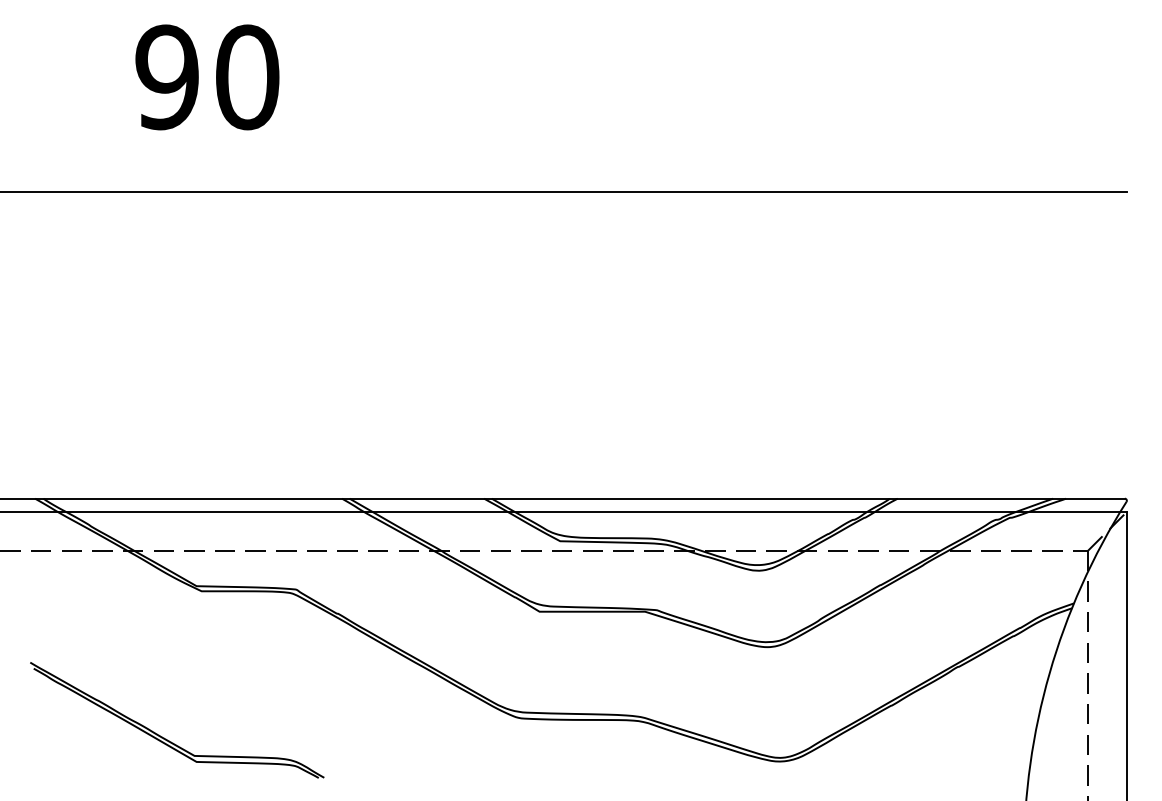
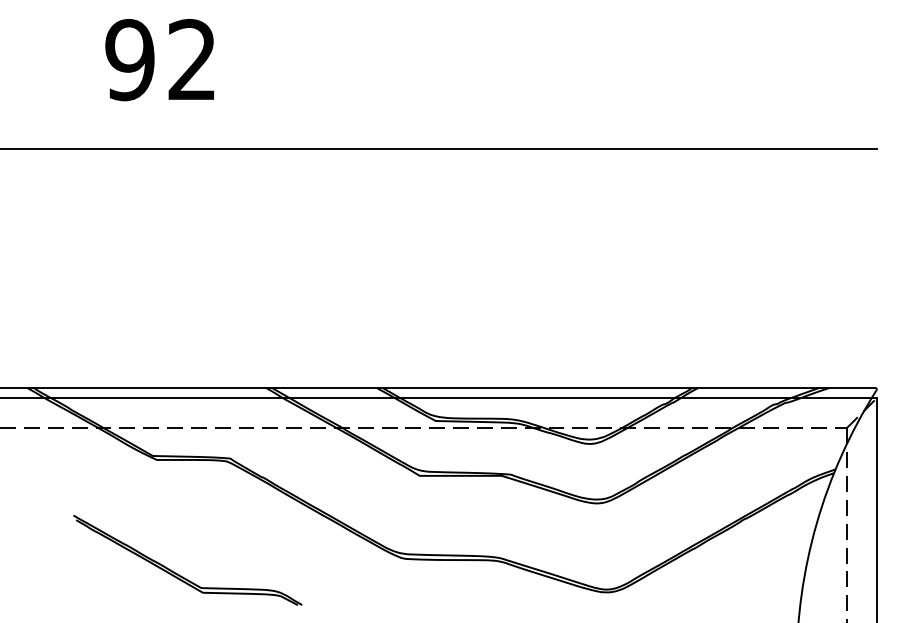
text: (247, 76) -> (192, 59), 90 -> 92
part: (166, 738) -> (179, 574), moved

